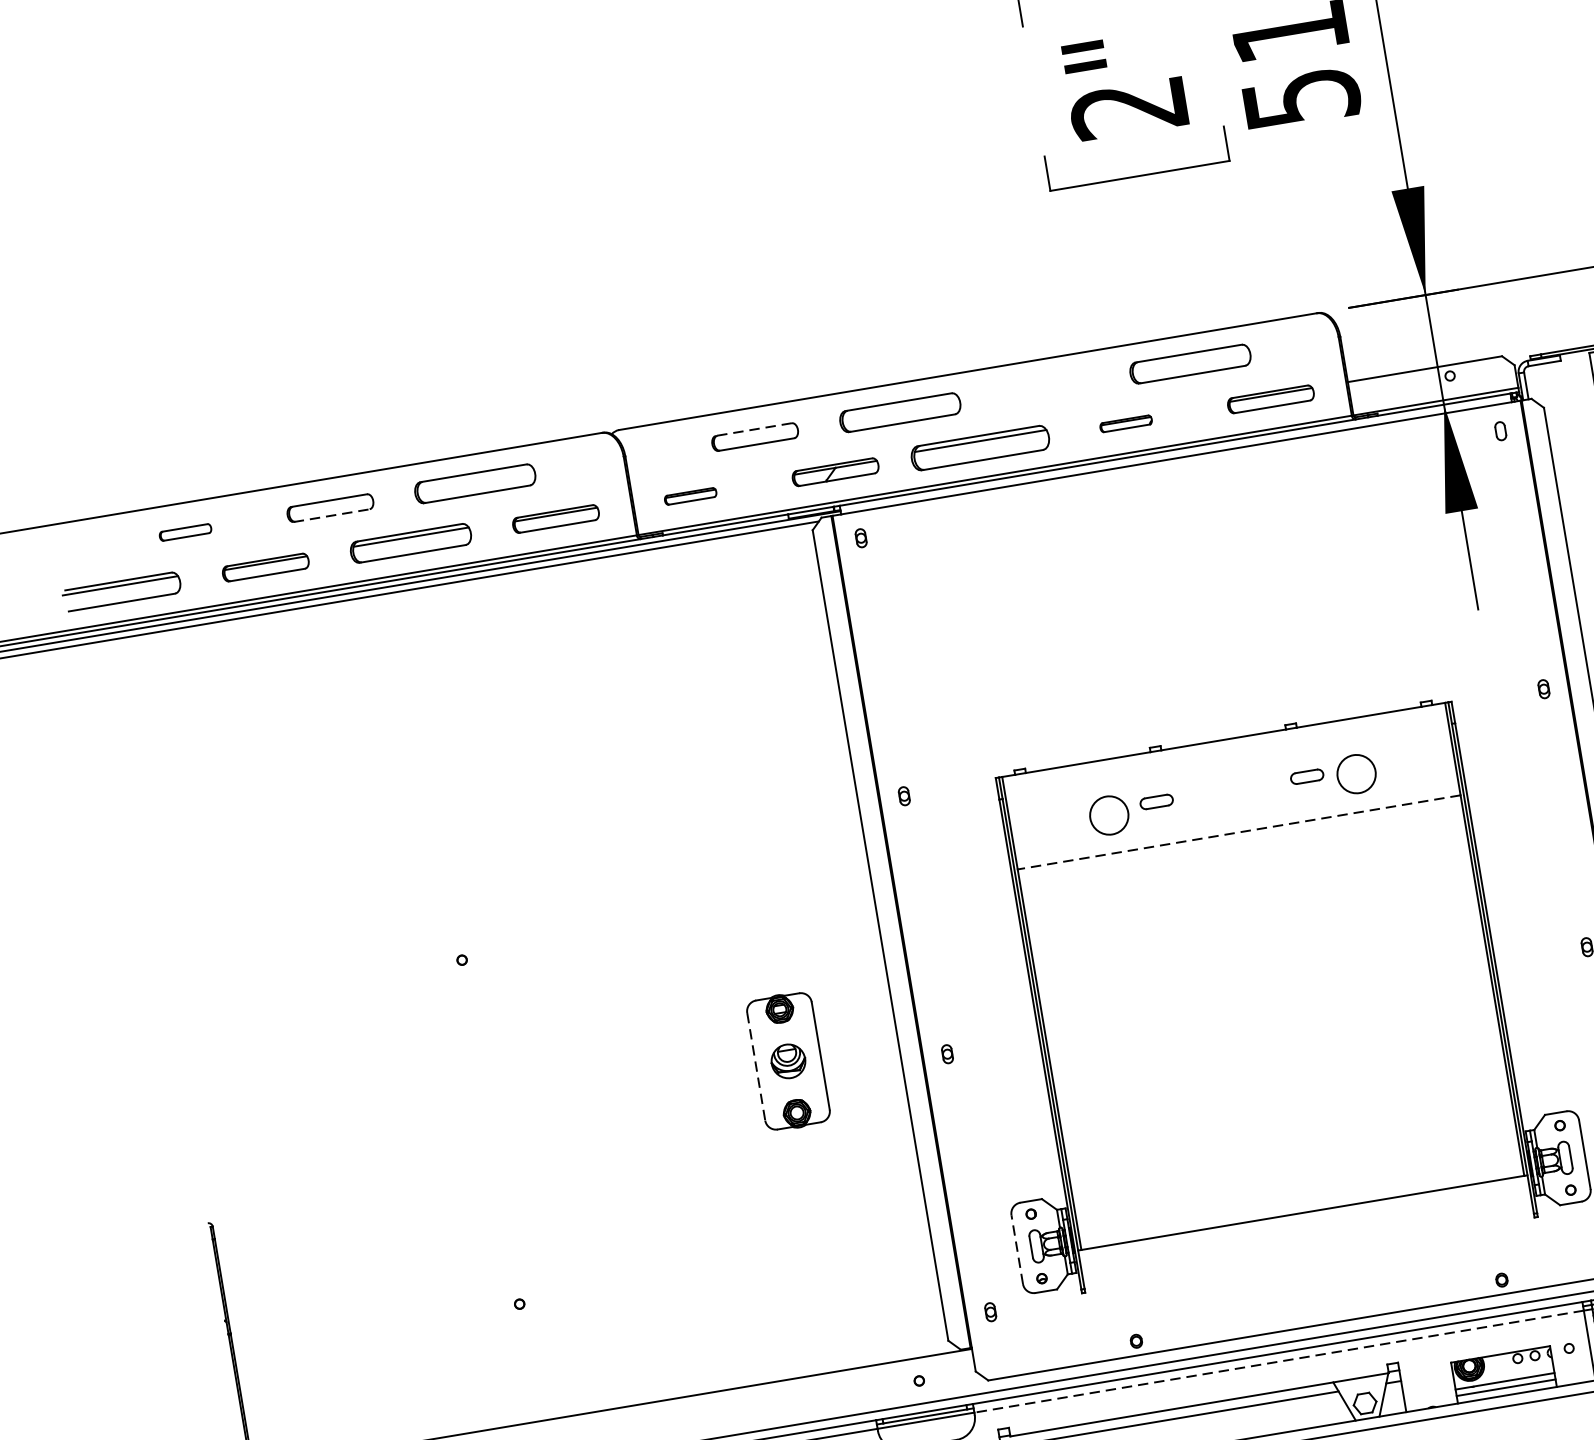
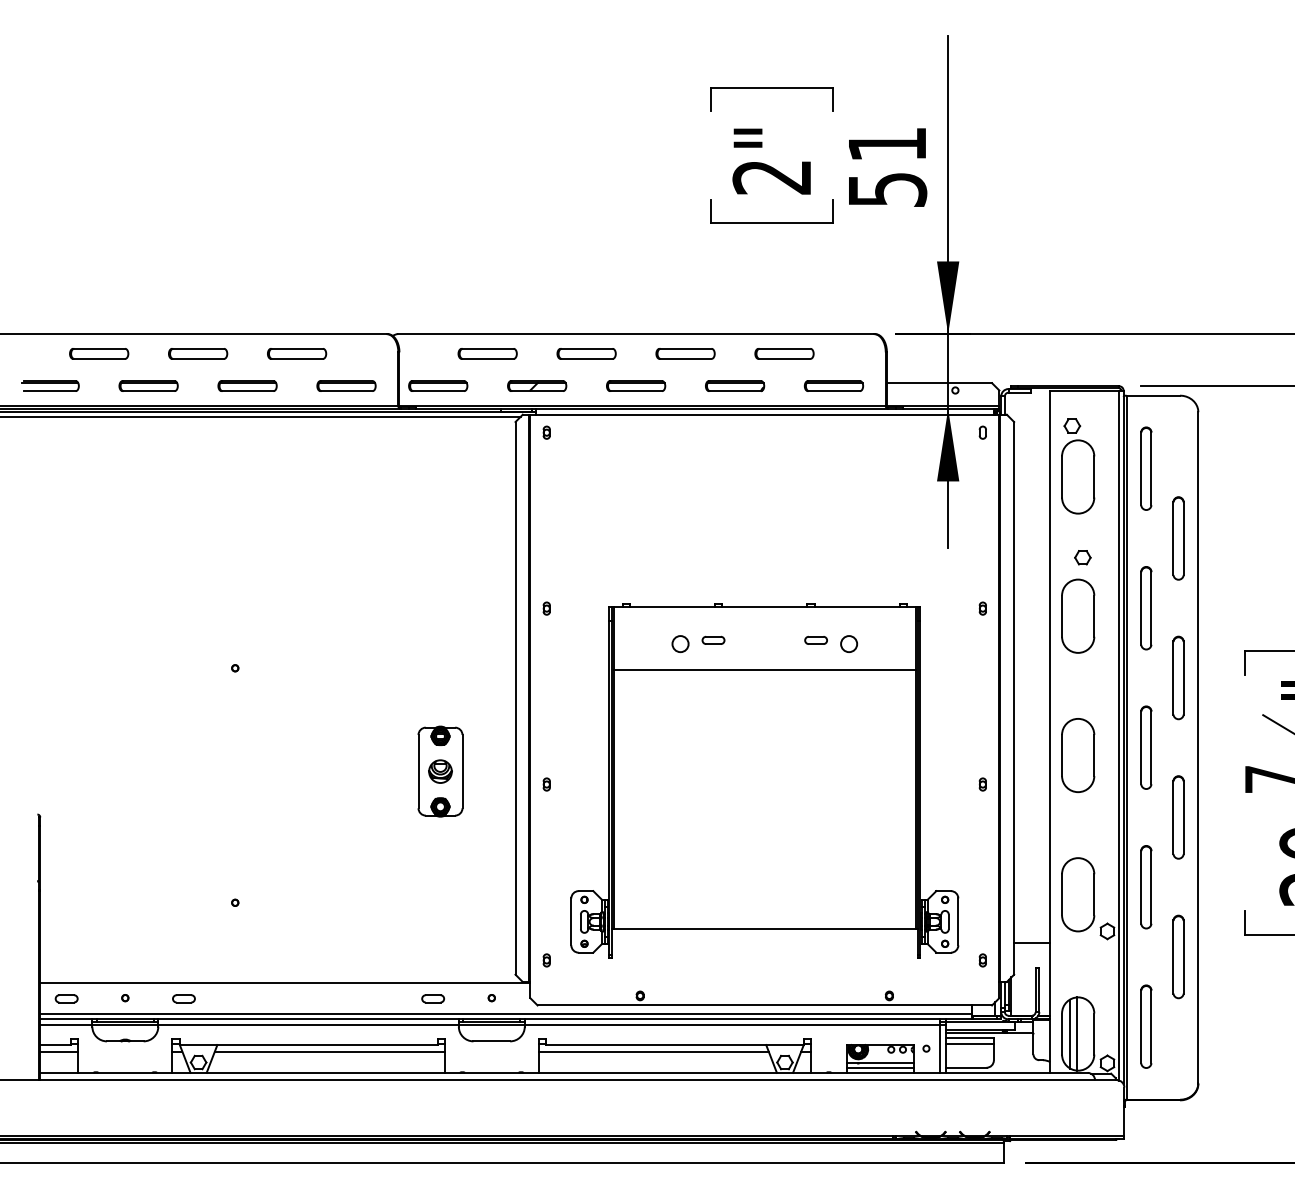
part: (1190, 363) -> (784, 353), size x0.71
part: (1045, 388) -> (685, 353), added
part: (899, 412) -> (586, 353), size x0.71
part: (1126, 424) -> (735, 386), size x1.67
line: (753, 429) -> (487, 348), dashed -> solid
part: (981, 446) -> (636, 385), size x0.62
part: (476, 483) -> (297, 353), size x0.71
part: (690, 495) -> (438, 385), size x1.67
line: (332, 514) -> (198, 358), dashed -> solid
part: (185, 531) -> (99, 353), size x1.67
part: (410, 542) -> (247, 385), size x0.71
part: (121, 590) -> (50, 385), size x0.71
circle: (1355, 773) -> (848, 643), size x0.62
circle: (1109, 814) -> (680, 643), size x0.62
line: (1238, 832) -> (764, 669), dashed -> solid
line: (756, 1066) -> (418, 771), dashed -> solid
line: (1017, 1249) -> (571, 921), dashed -> solid
line: (1279, 1362) -> (732, 1025), dashed -> solid
part: (832, 1396) -> (432, 998), added

